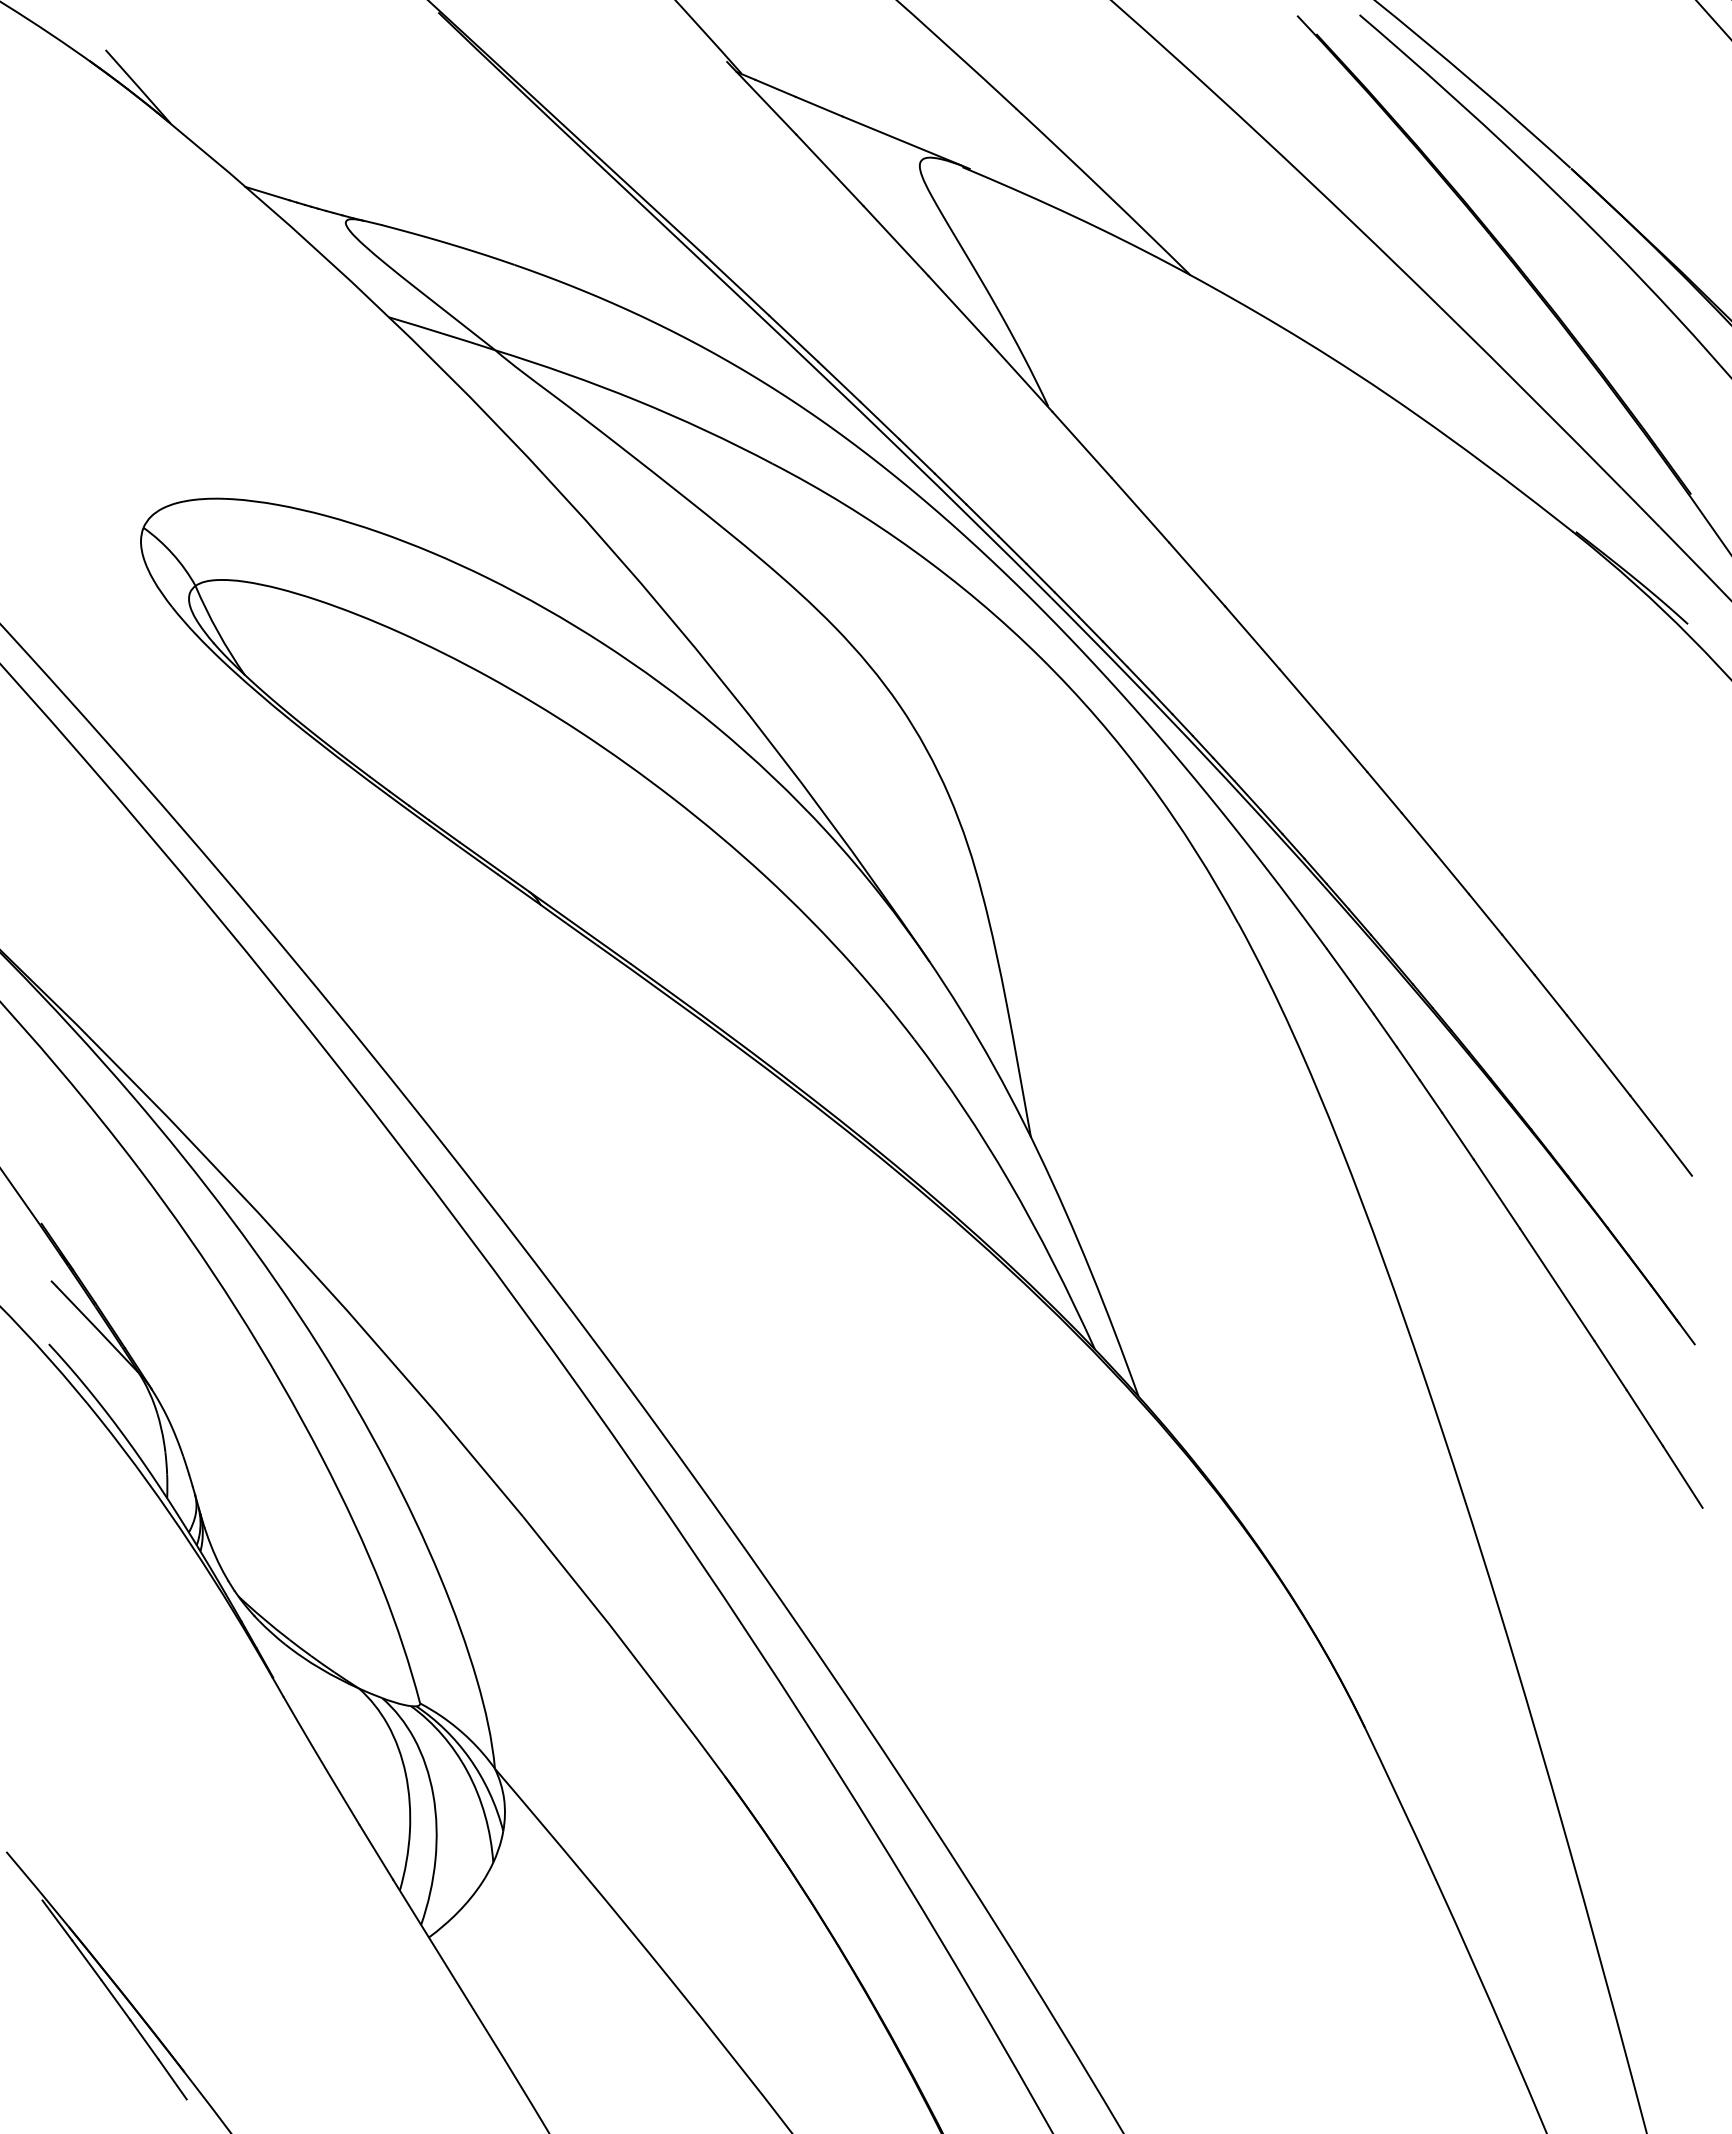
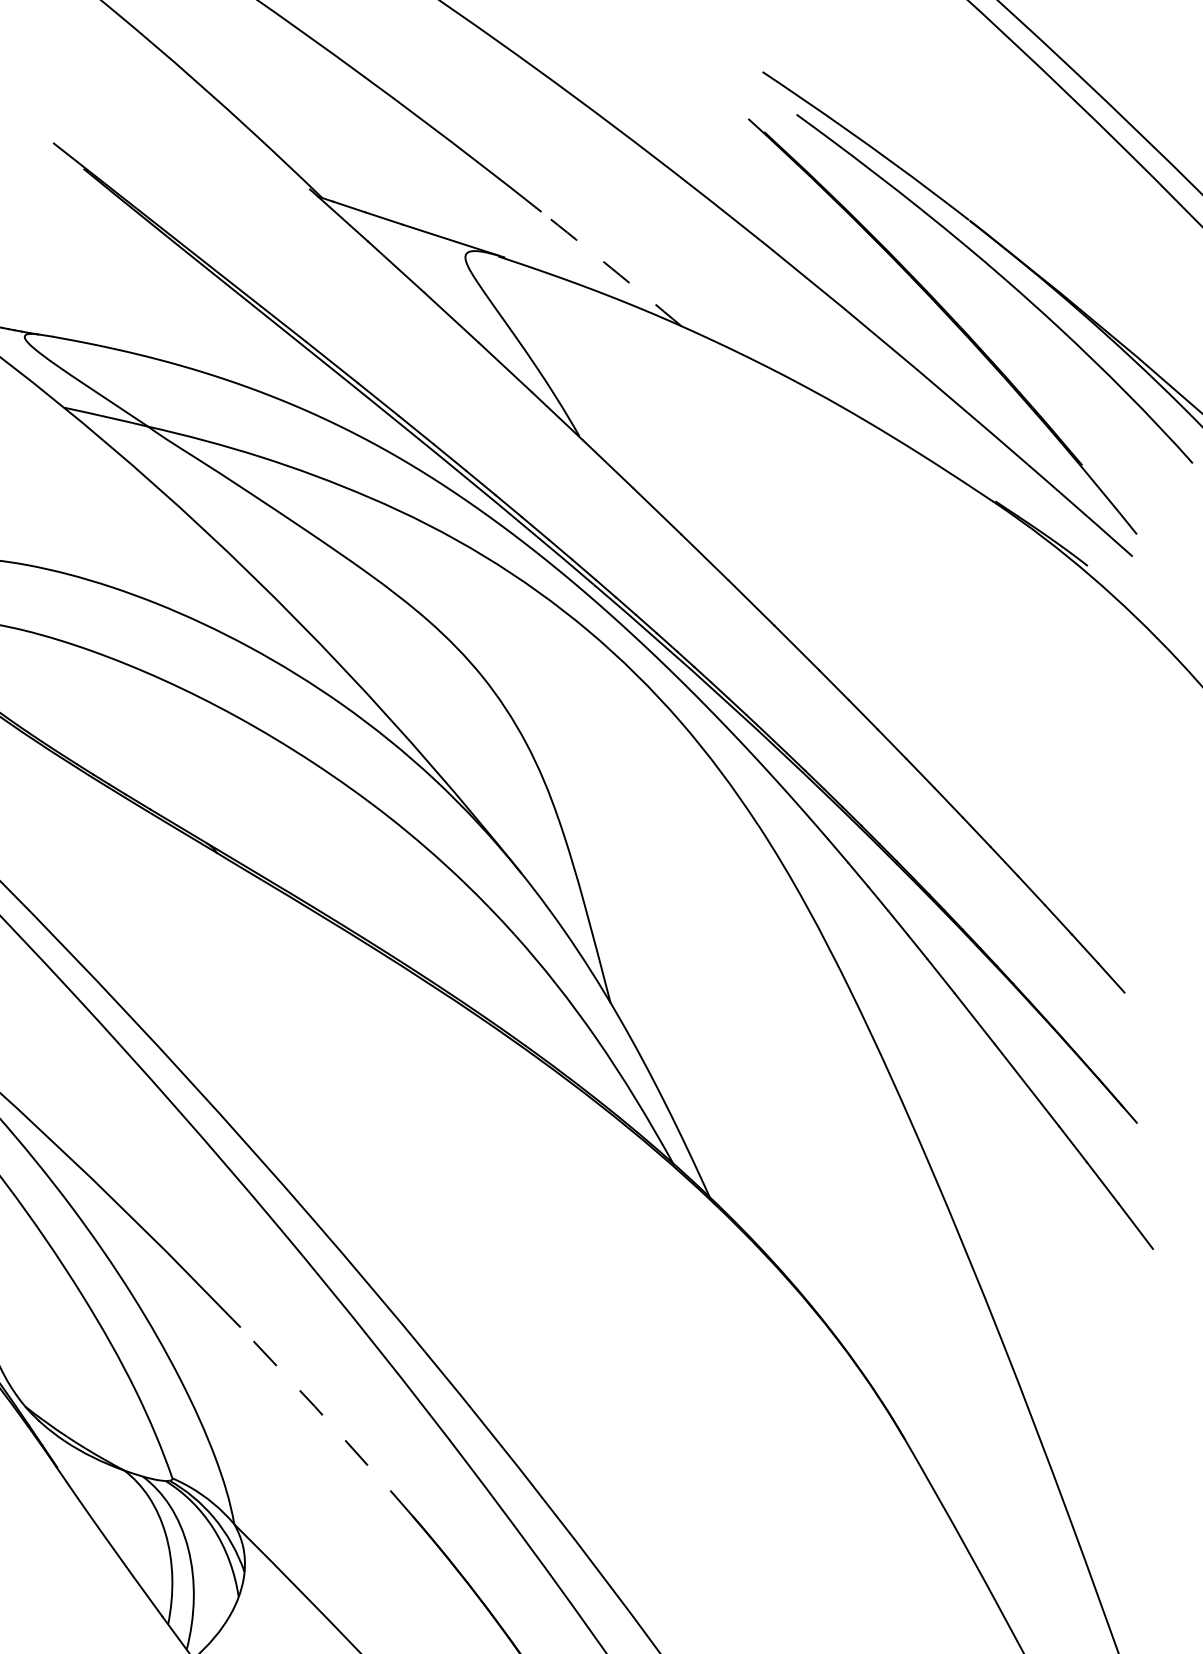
arc: (1106, 193) -> (611, 268), solid -> dashed
line: (625, 1645) -> (327, 1420), solid -> dashed

